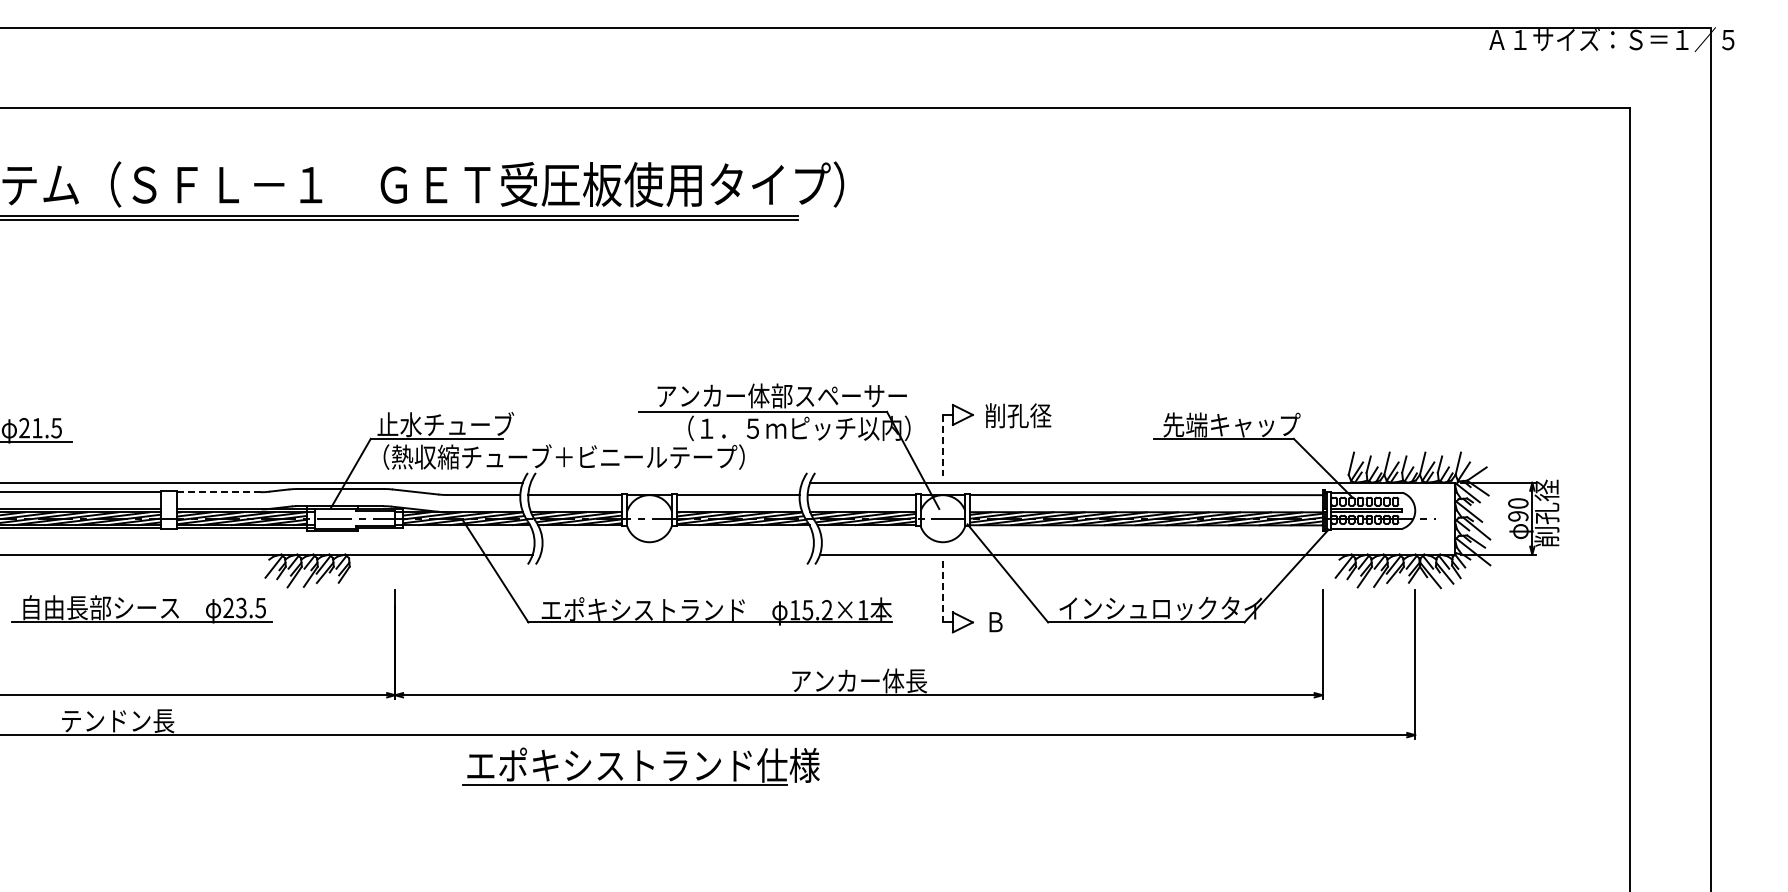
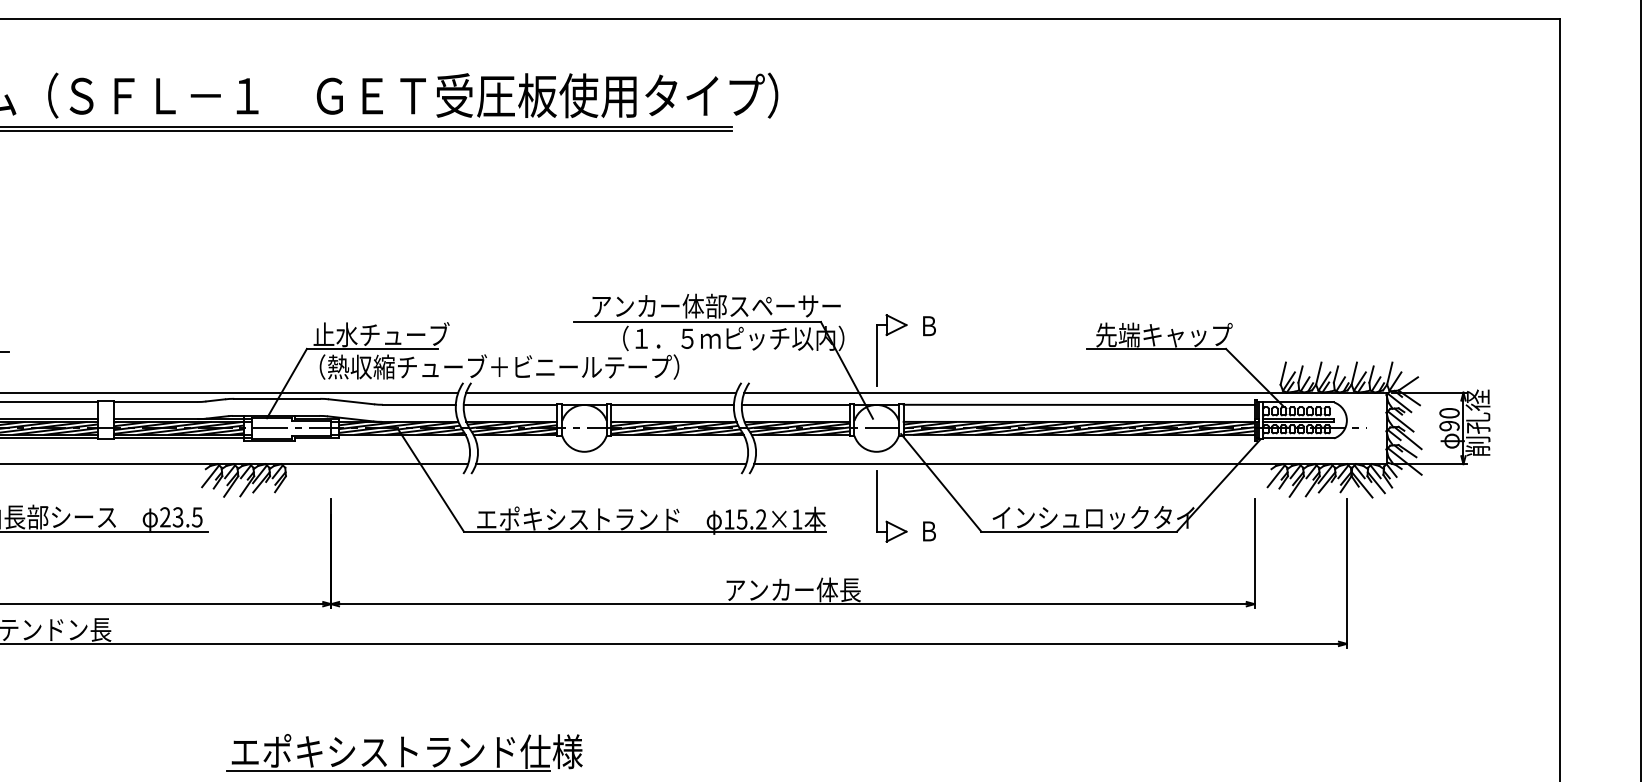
text: (1018, 415) -> (951, 325), 削孔径 -> Ｂ
line: (942, 445) -> (876, 355), dashed -> solid
line: (666, 482) -> (601, 392), added
line: (218, 492) -> (155, 402), dashed -> solid
line: (676, 554) -> (611, 464), added
line: (942, 591) -> (876, 500), dashed -> solid
part: (640, 766) -> (404, 752), moved

